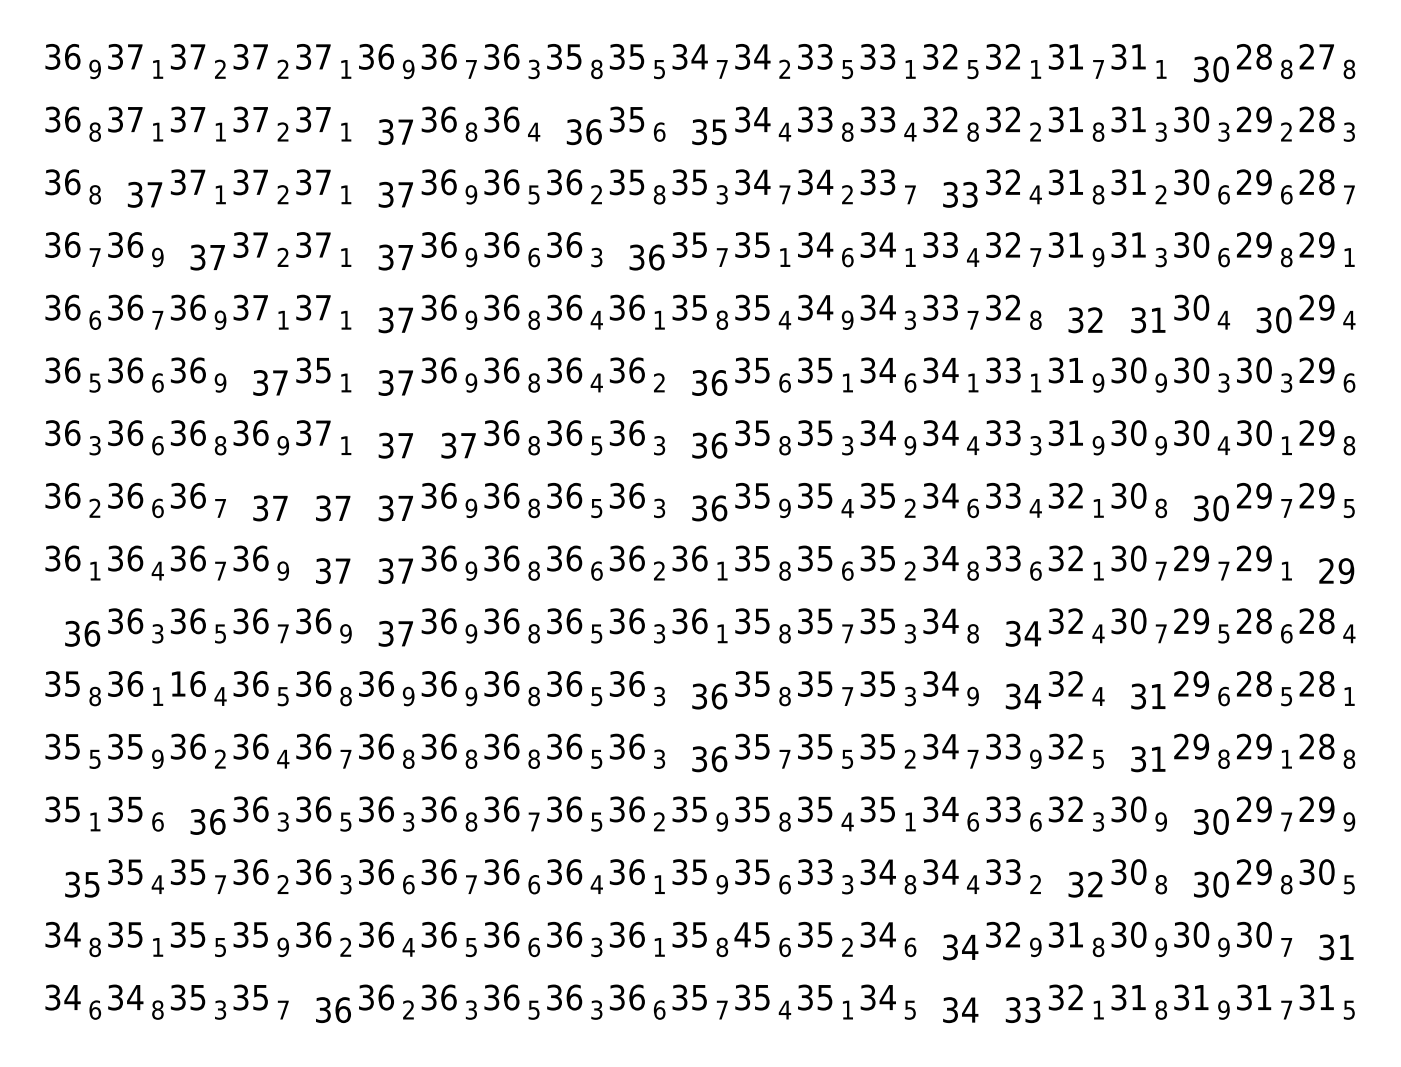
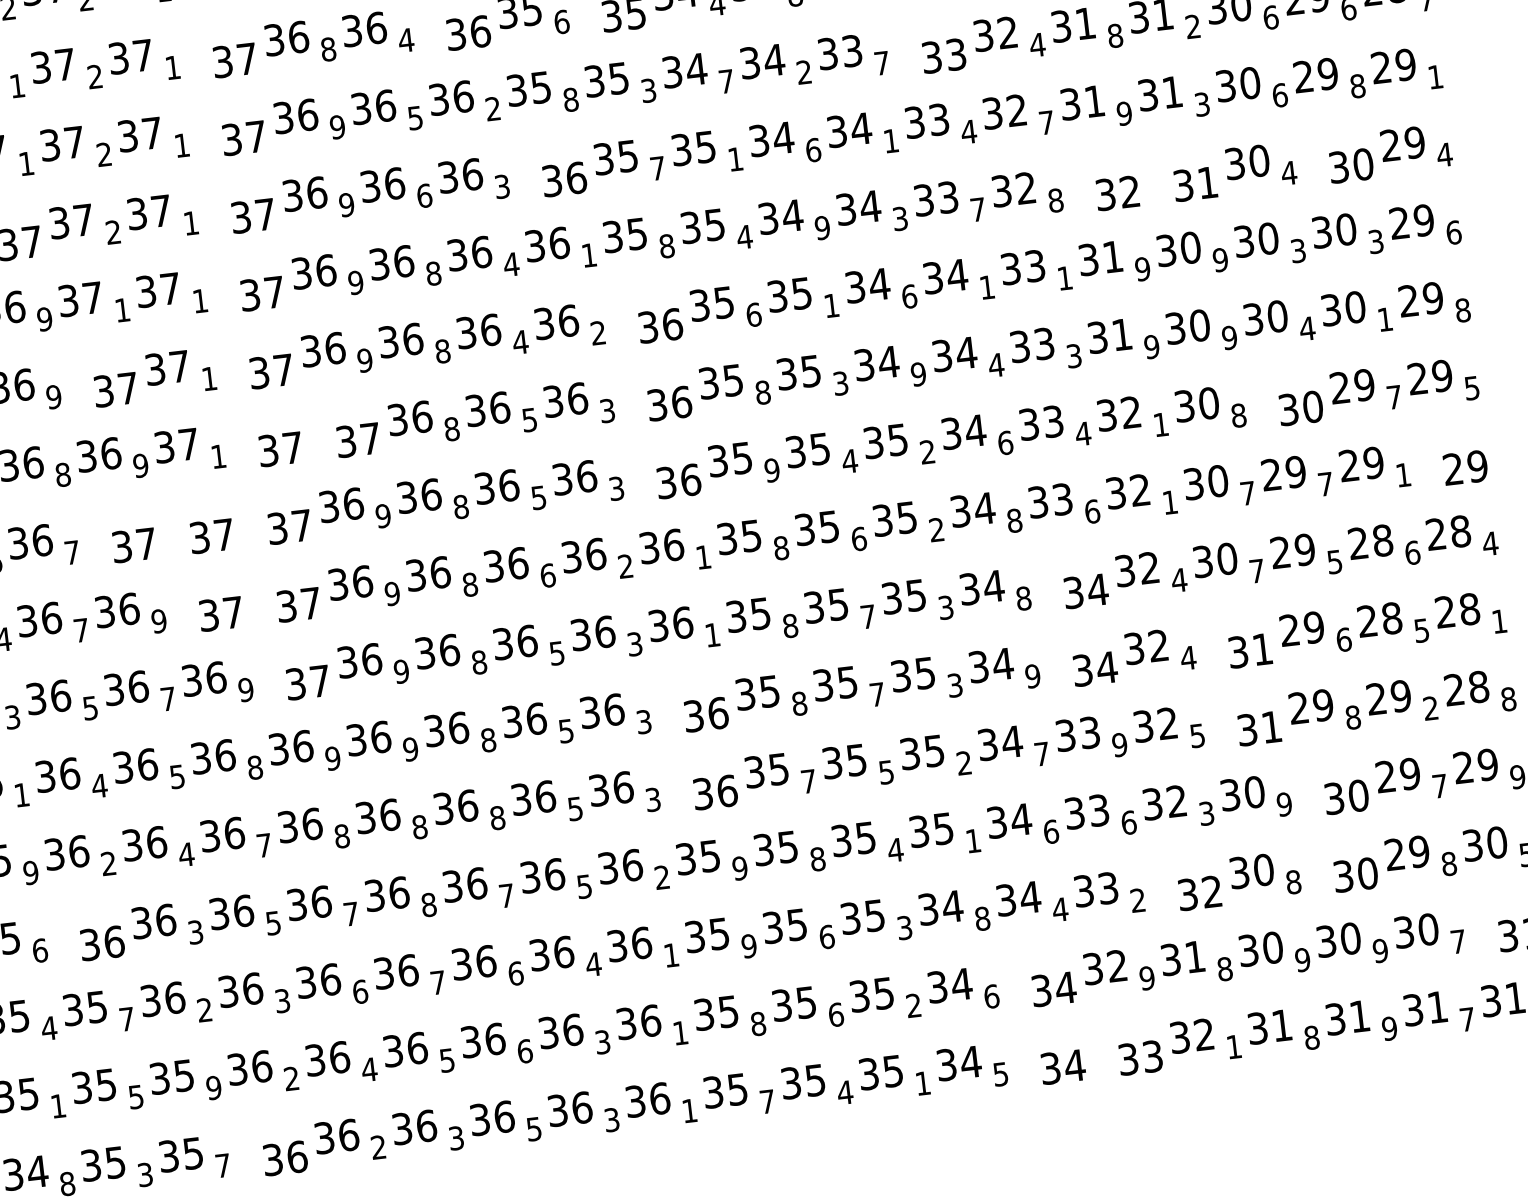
text: (323, 370) -> (179, 366), 35 -> 37
text: (177, 683) -> (44, 776), 16 -> 36
text: (1286, 758) -> (1430, 707), 1 -> 2
text: (408, 821) -> (350, 913), 3 -> 7
text: (825, 871) -> (875, 914), 33 -> 35
text: (742, 934) -> (781, 1005), 45 -> 35
text: (659, 1009) -> (689, 1110), 6 -> 1

